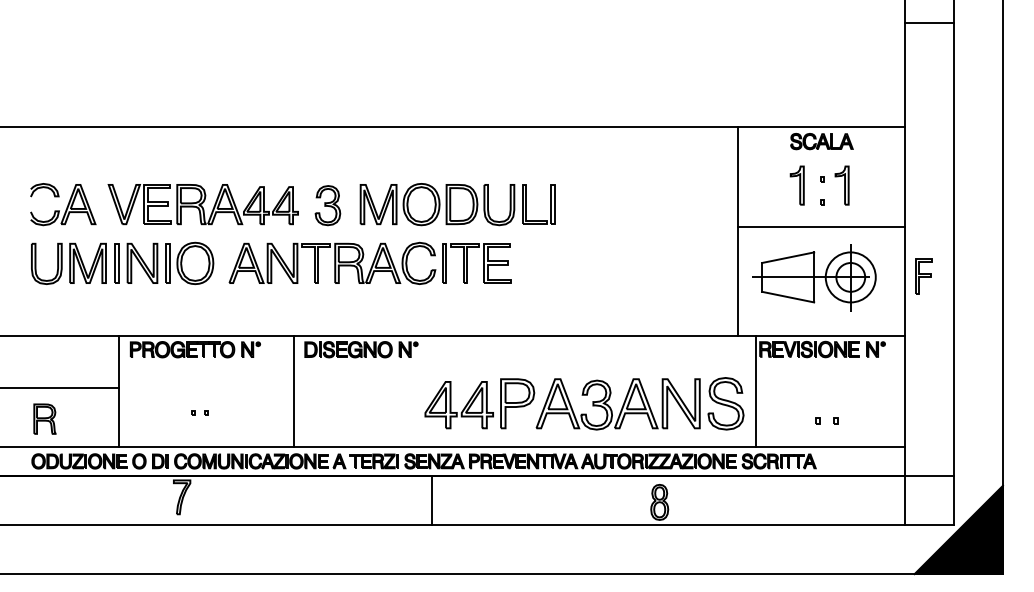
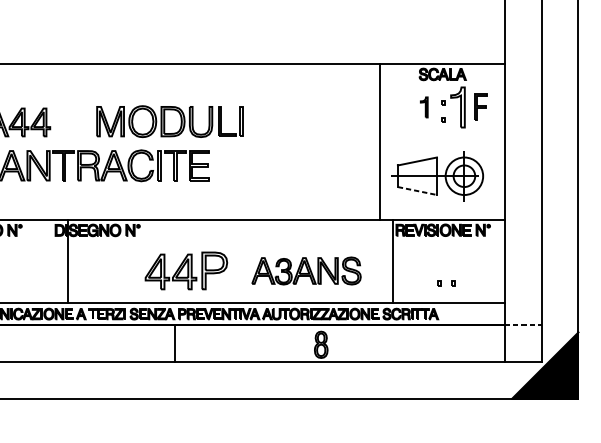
part: (796, 185) -> (423, 107), size x0.7
part: (841, 185) -> (457, 107), size x1.4
part: (327, 205) -> (72, 122), removed
line: (820, 226) -> (441, 138), removed
part: (923, 276) -> (480, 107), moved
line: (788, 297) -> (417, 191), solid -> dashed
line: (293, 390) -> (67, 261), moved
part: (639, 403) -> (306, 270), size x0.7
line: (929, 475) -> (523, 324), solid -> dashed
line: (432, 500) -> (174, 343), moved

